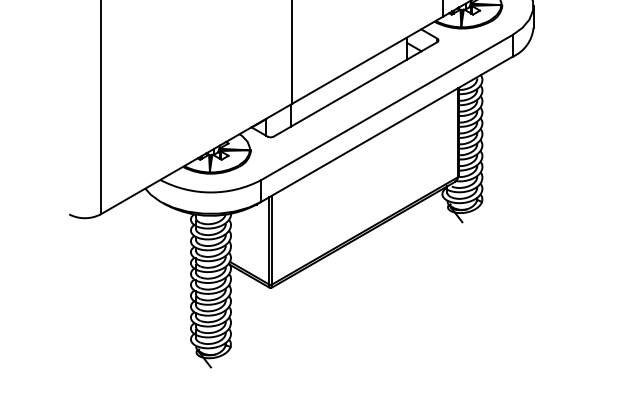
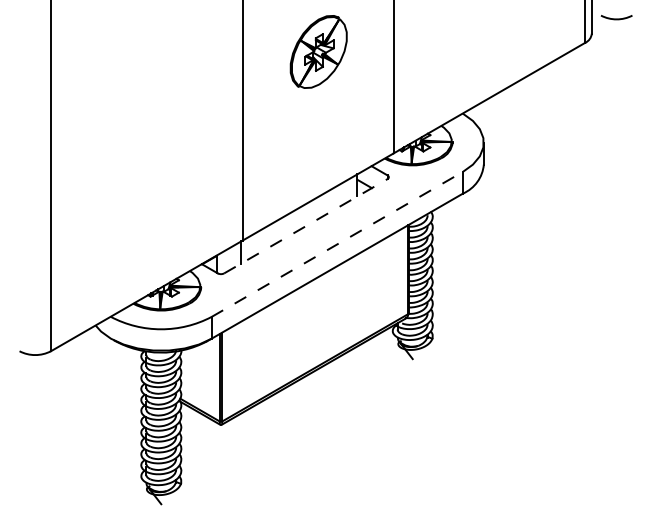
line: (356, 88) -> (306, 225), solid -> dashed
line: (387, 107) -> (337, 244), solid -> dashed

